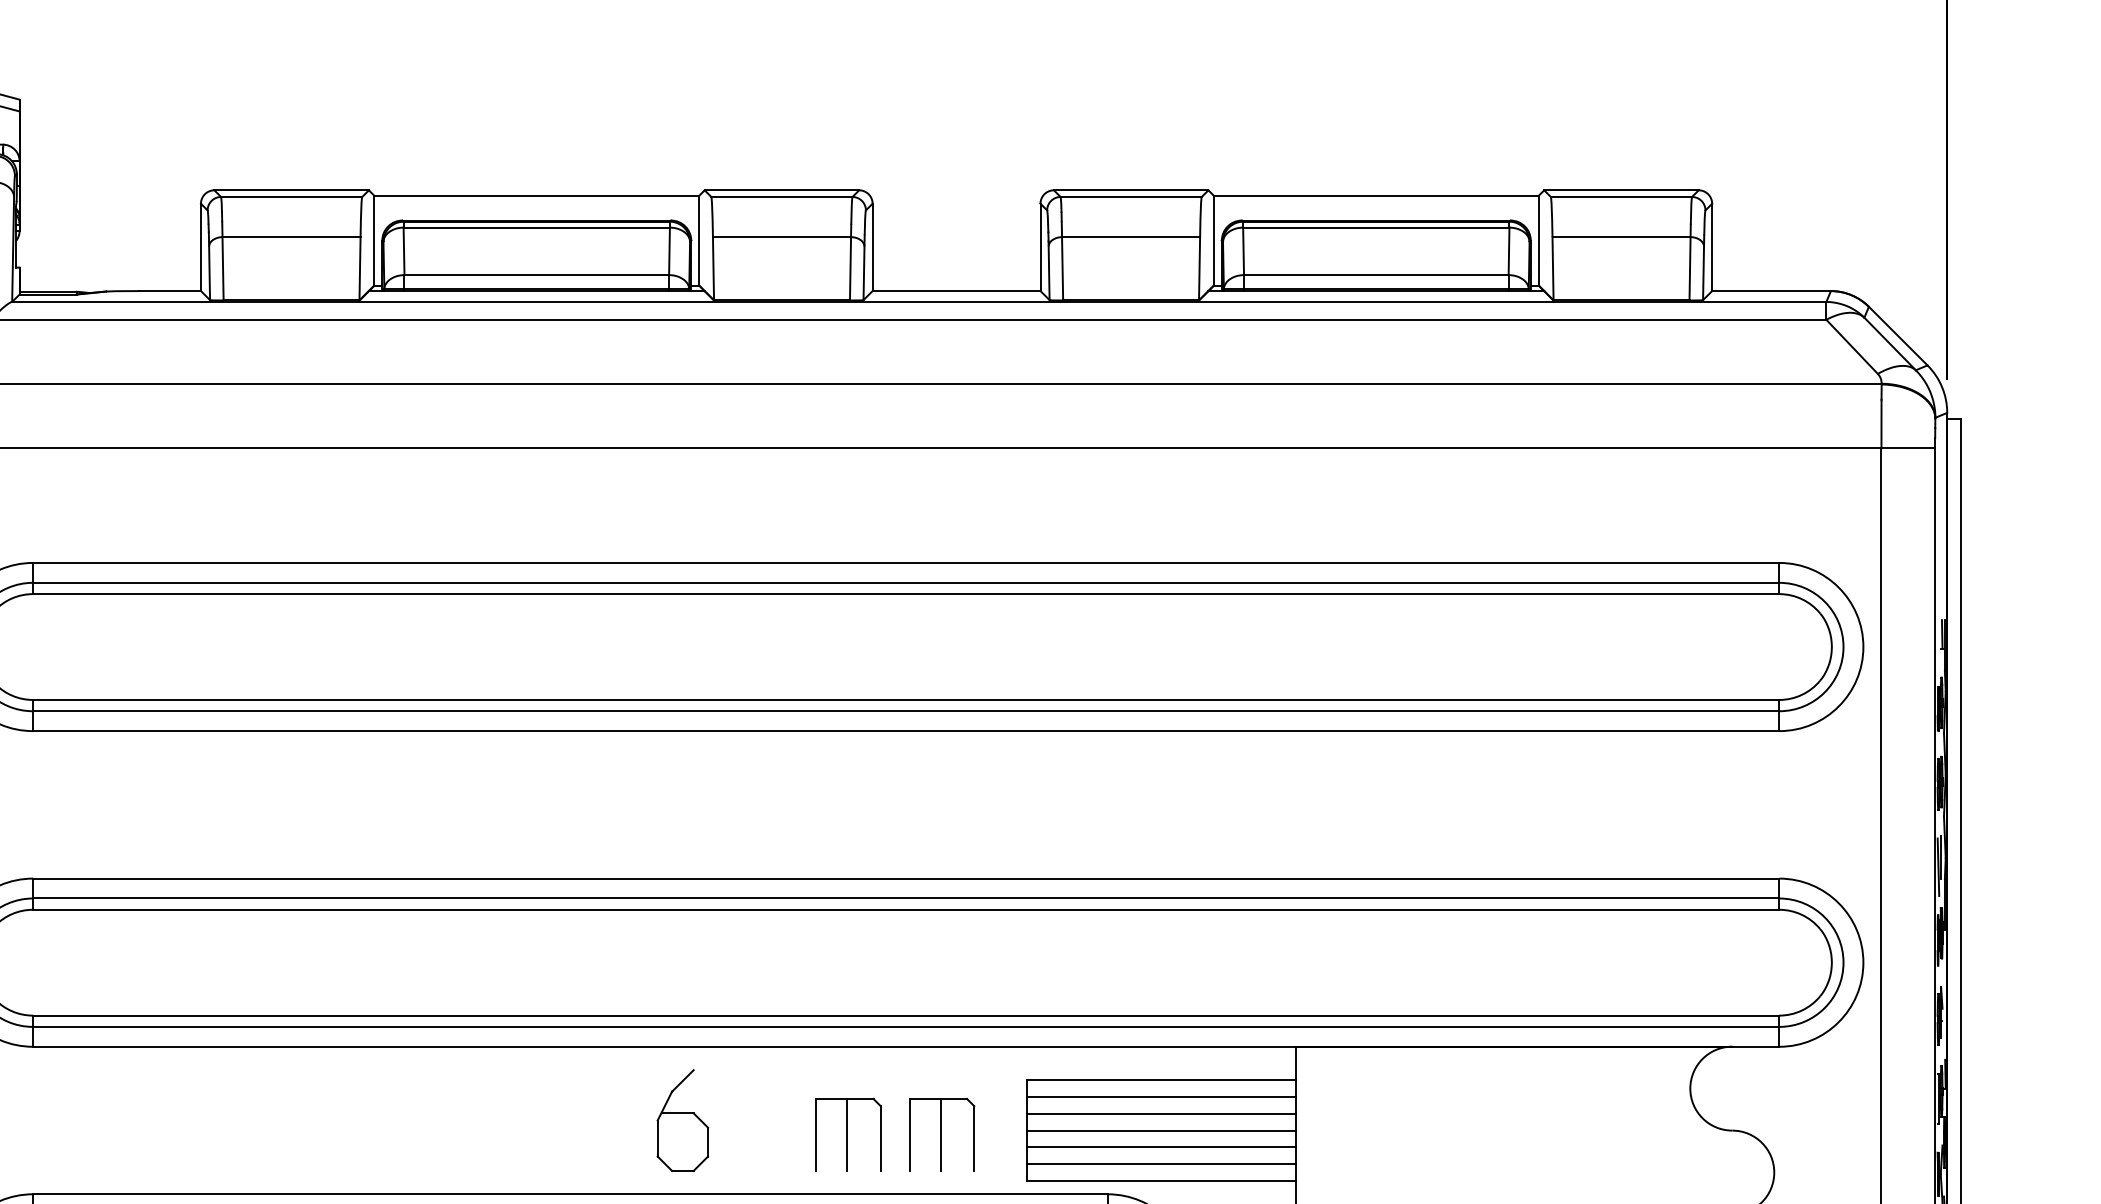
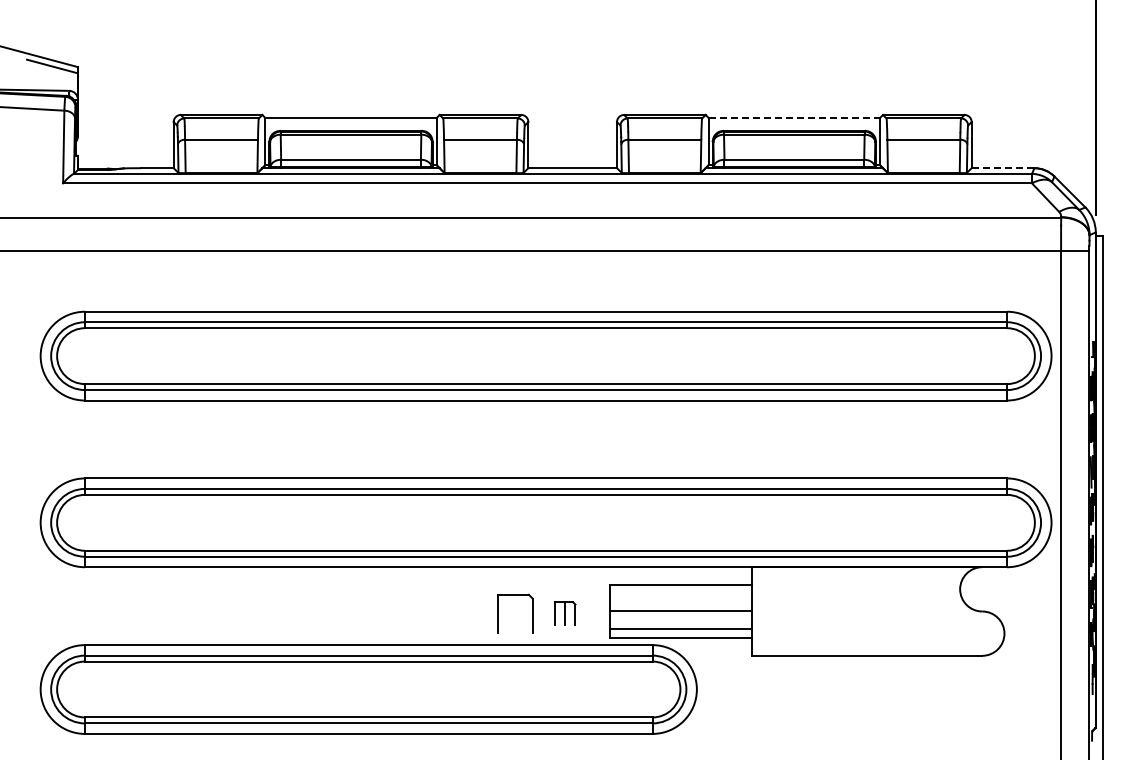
line: (1376, 195) -> (794, 117), solid -> dashed
line: (1772, 291) -> (1003, 168), solid -> dashed
line: (1160, 1096) -> (680, 593), removed
line: (1160, 1113) -> (680, 602), removed
part: (681, 1119) -> (427, 605), removed
line: (846, 1134) -> (514, 613), removed
part: (942, 1134) -> (565, 613), size x0.6
line: (1160, 1147) -> (680, 620), removed

